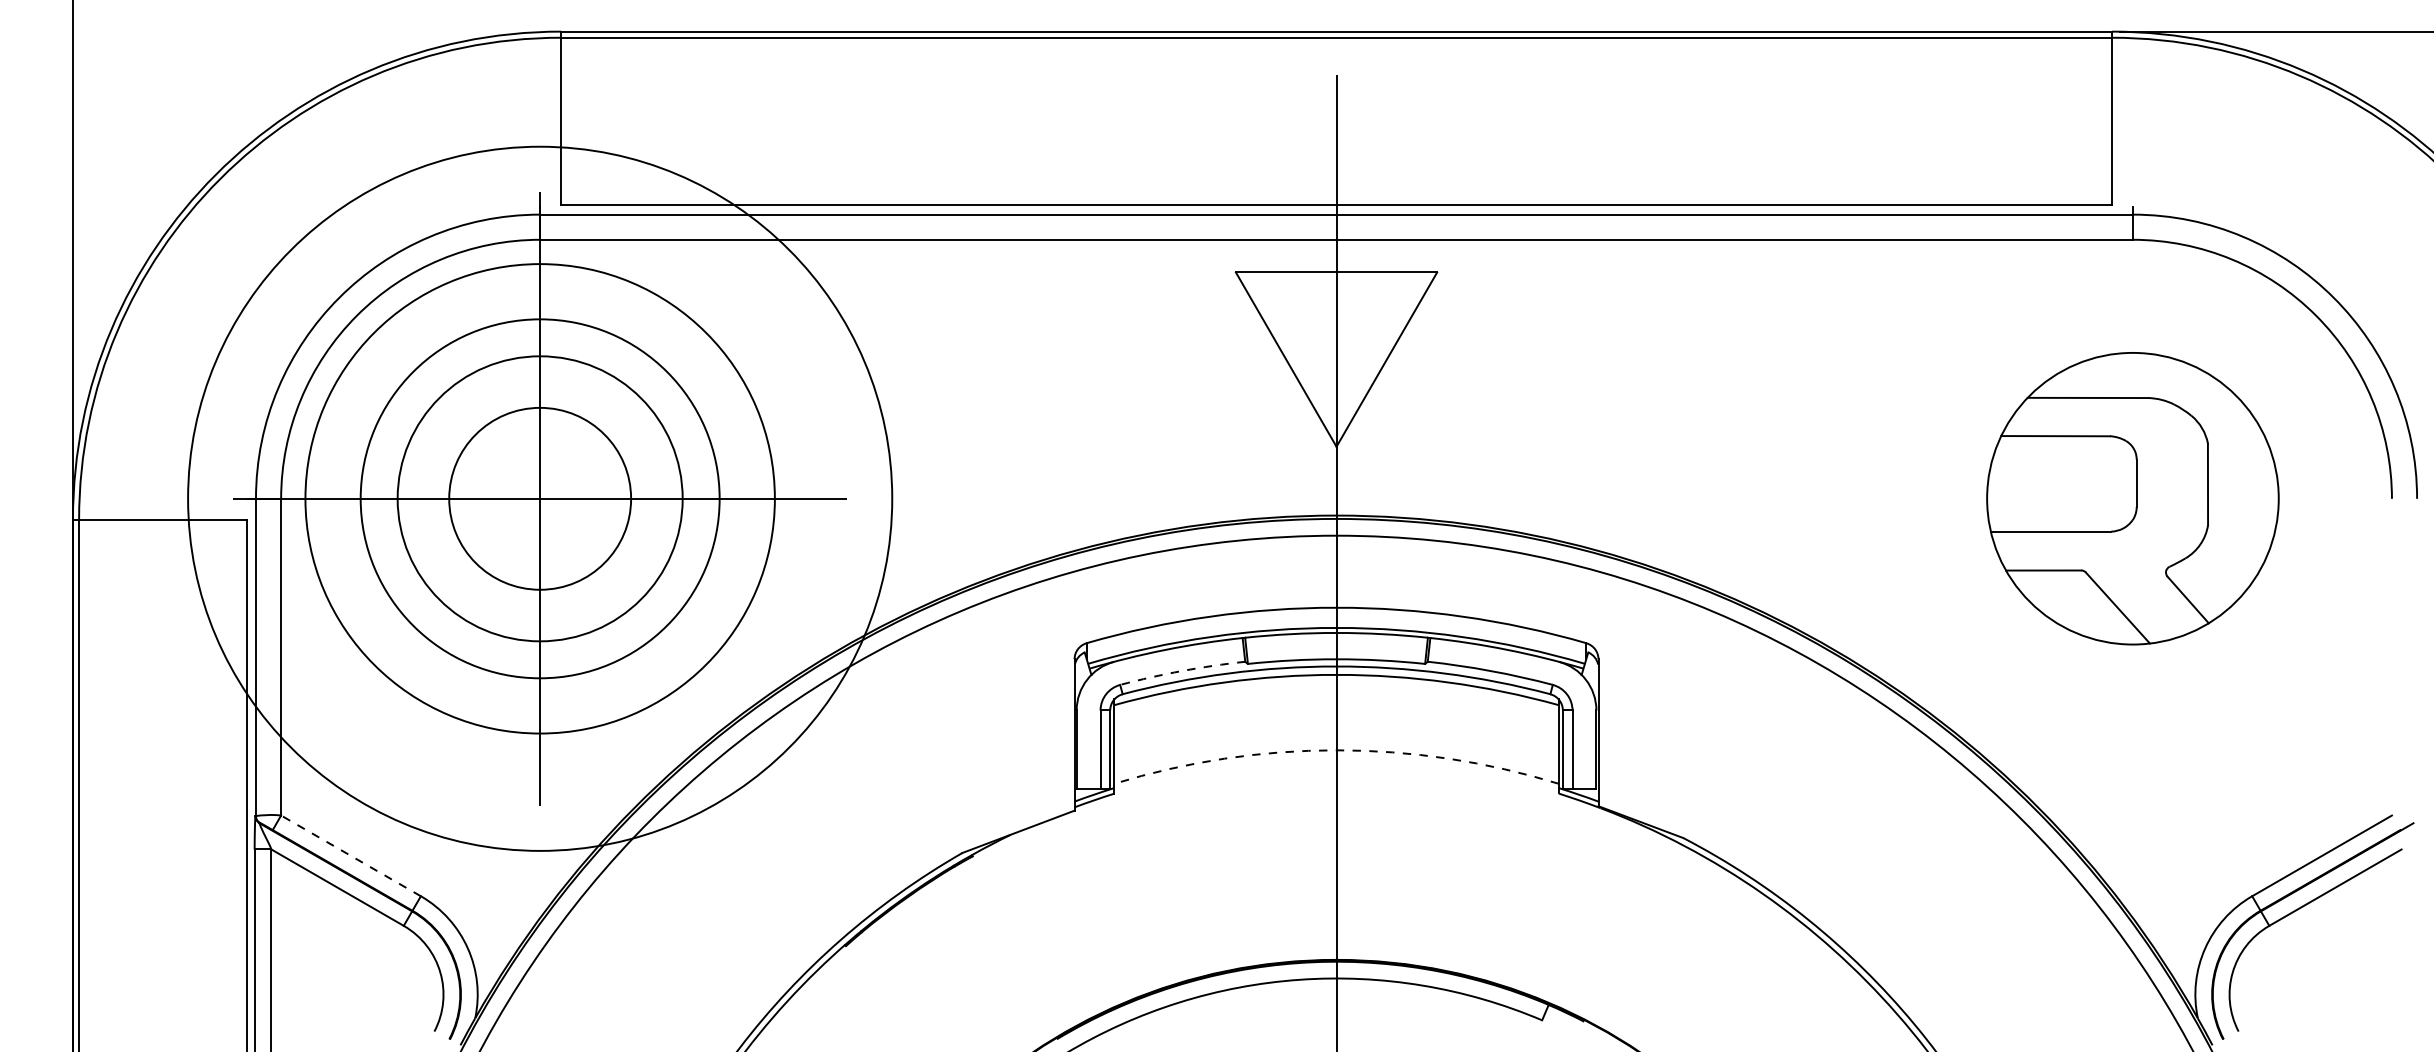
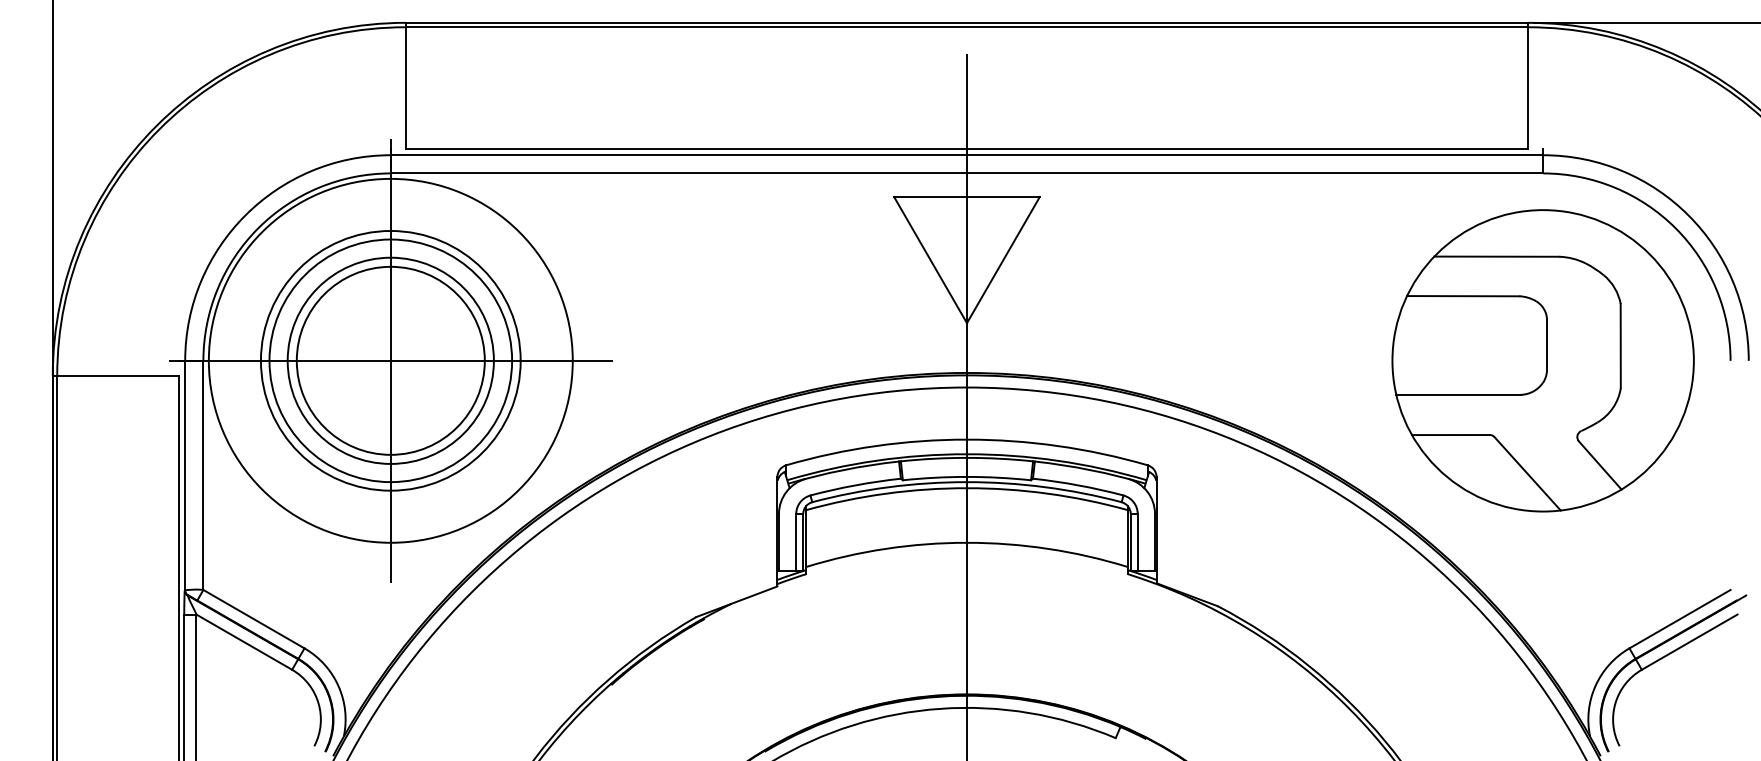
circle: (539, 498) -> (390, 360), size x0.71
circle: (539, 498) -> (390, 360), size x0.71
circle: (540, 498) -> (391, 360), size x1.43
part: (2132, 498) -> (1542, 360), size x1.43
arc: (1182, 670) -> (855, 485), dashed -> solid
arc: (1336, 750) -> (966, 542), dashed -> solid
line: (351, 855) -> (254, 618), dashed -> solid

